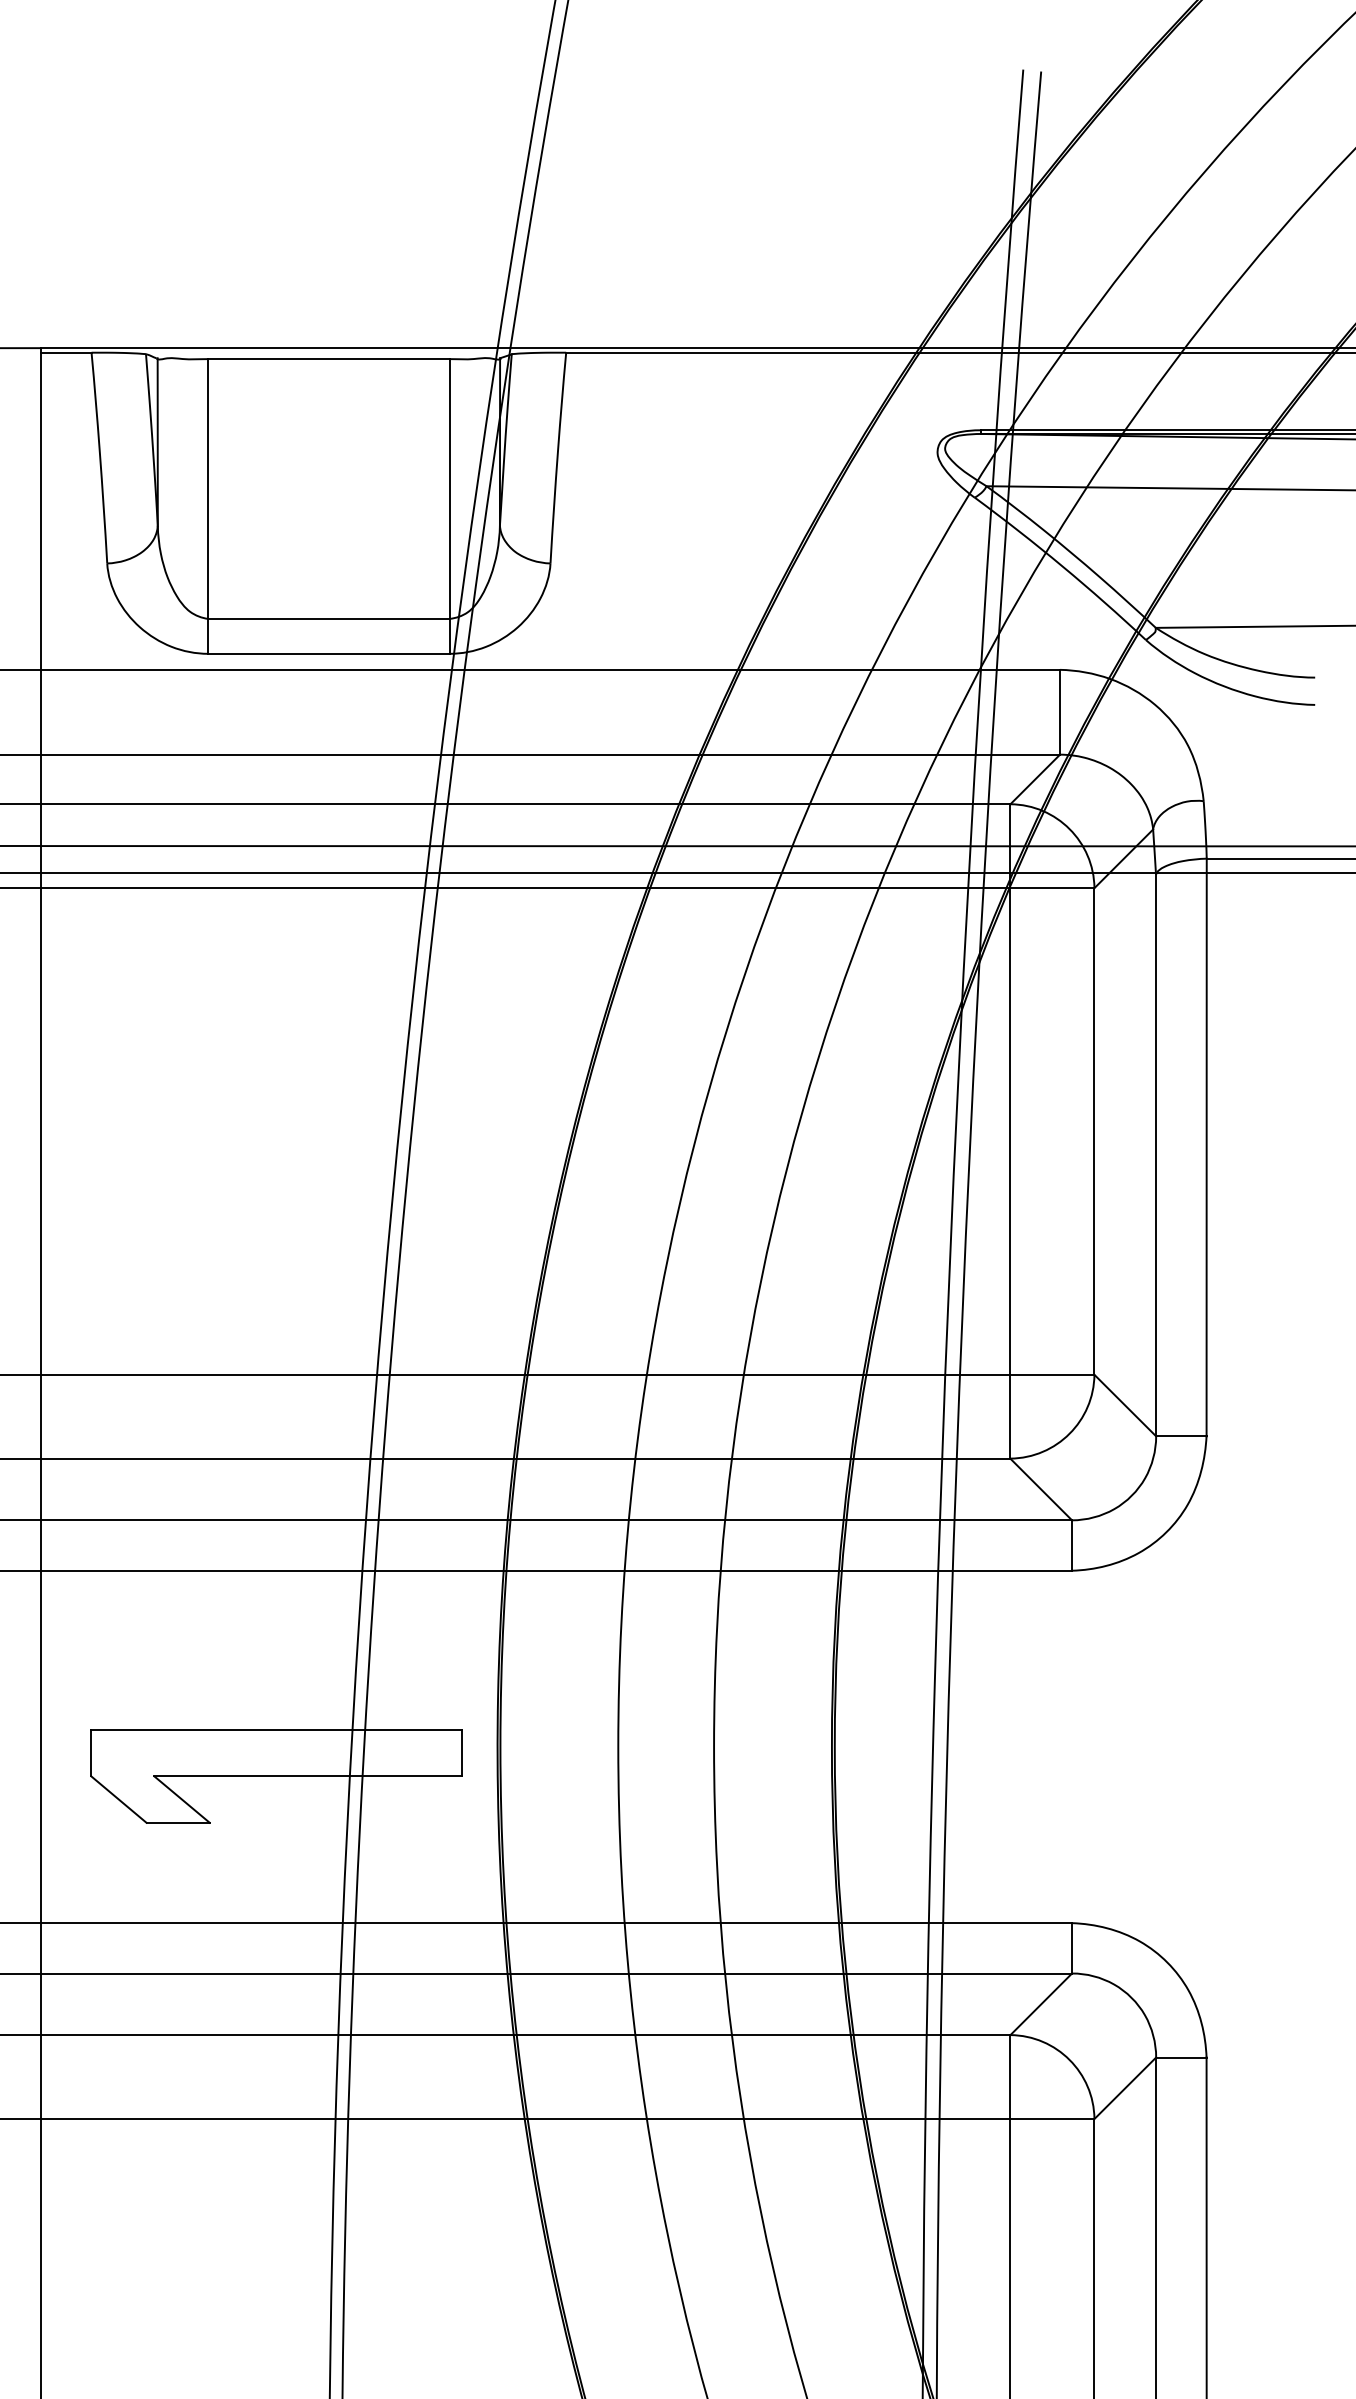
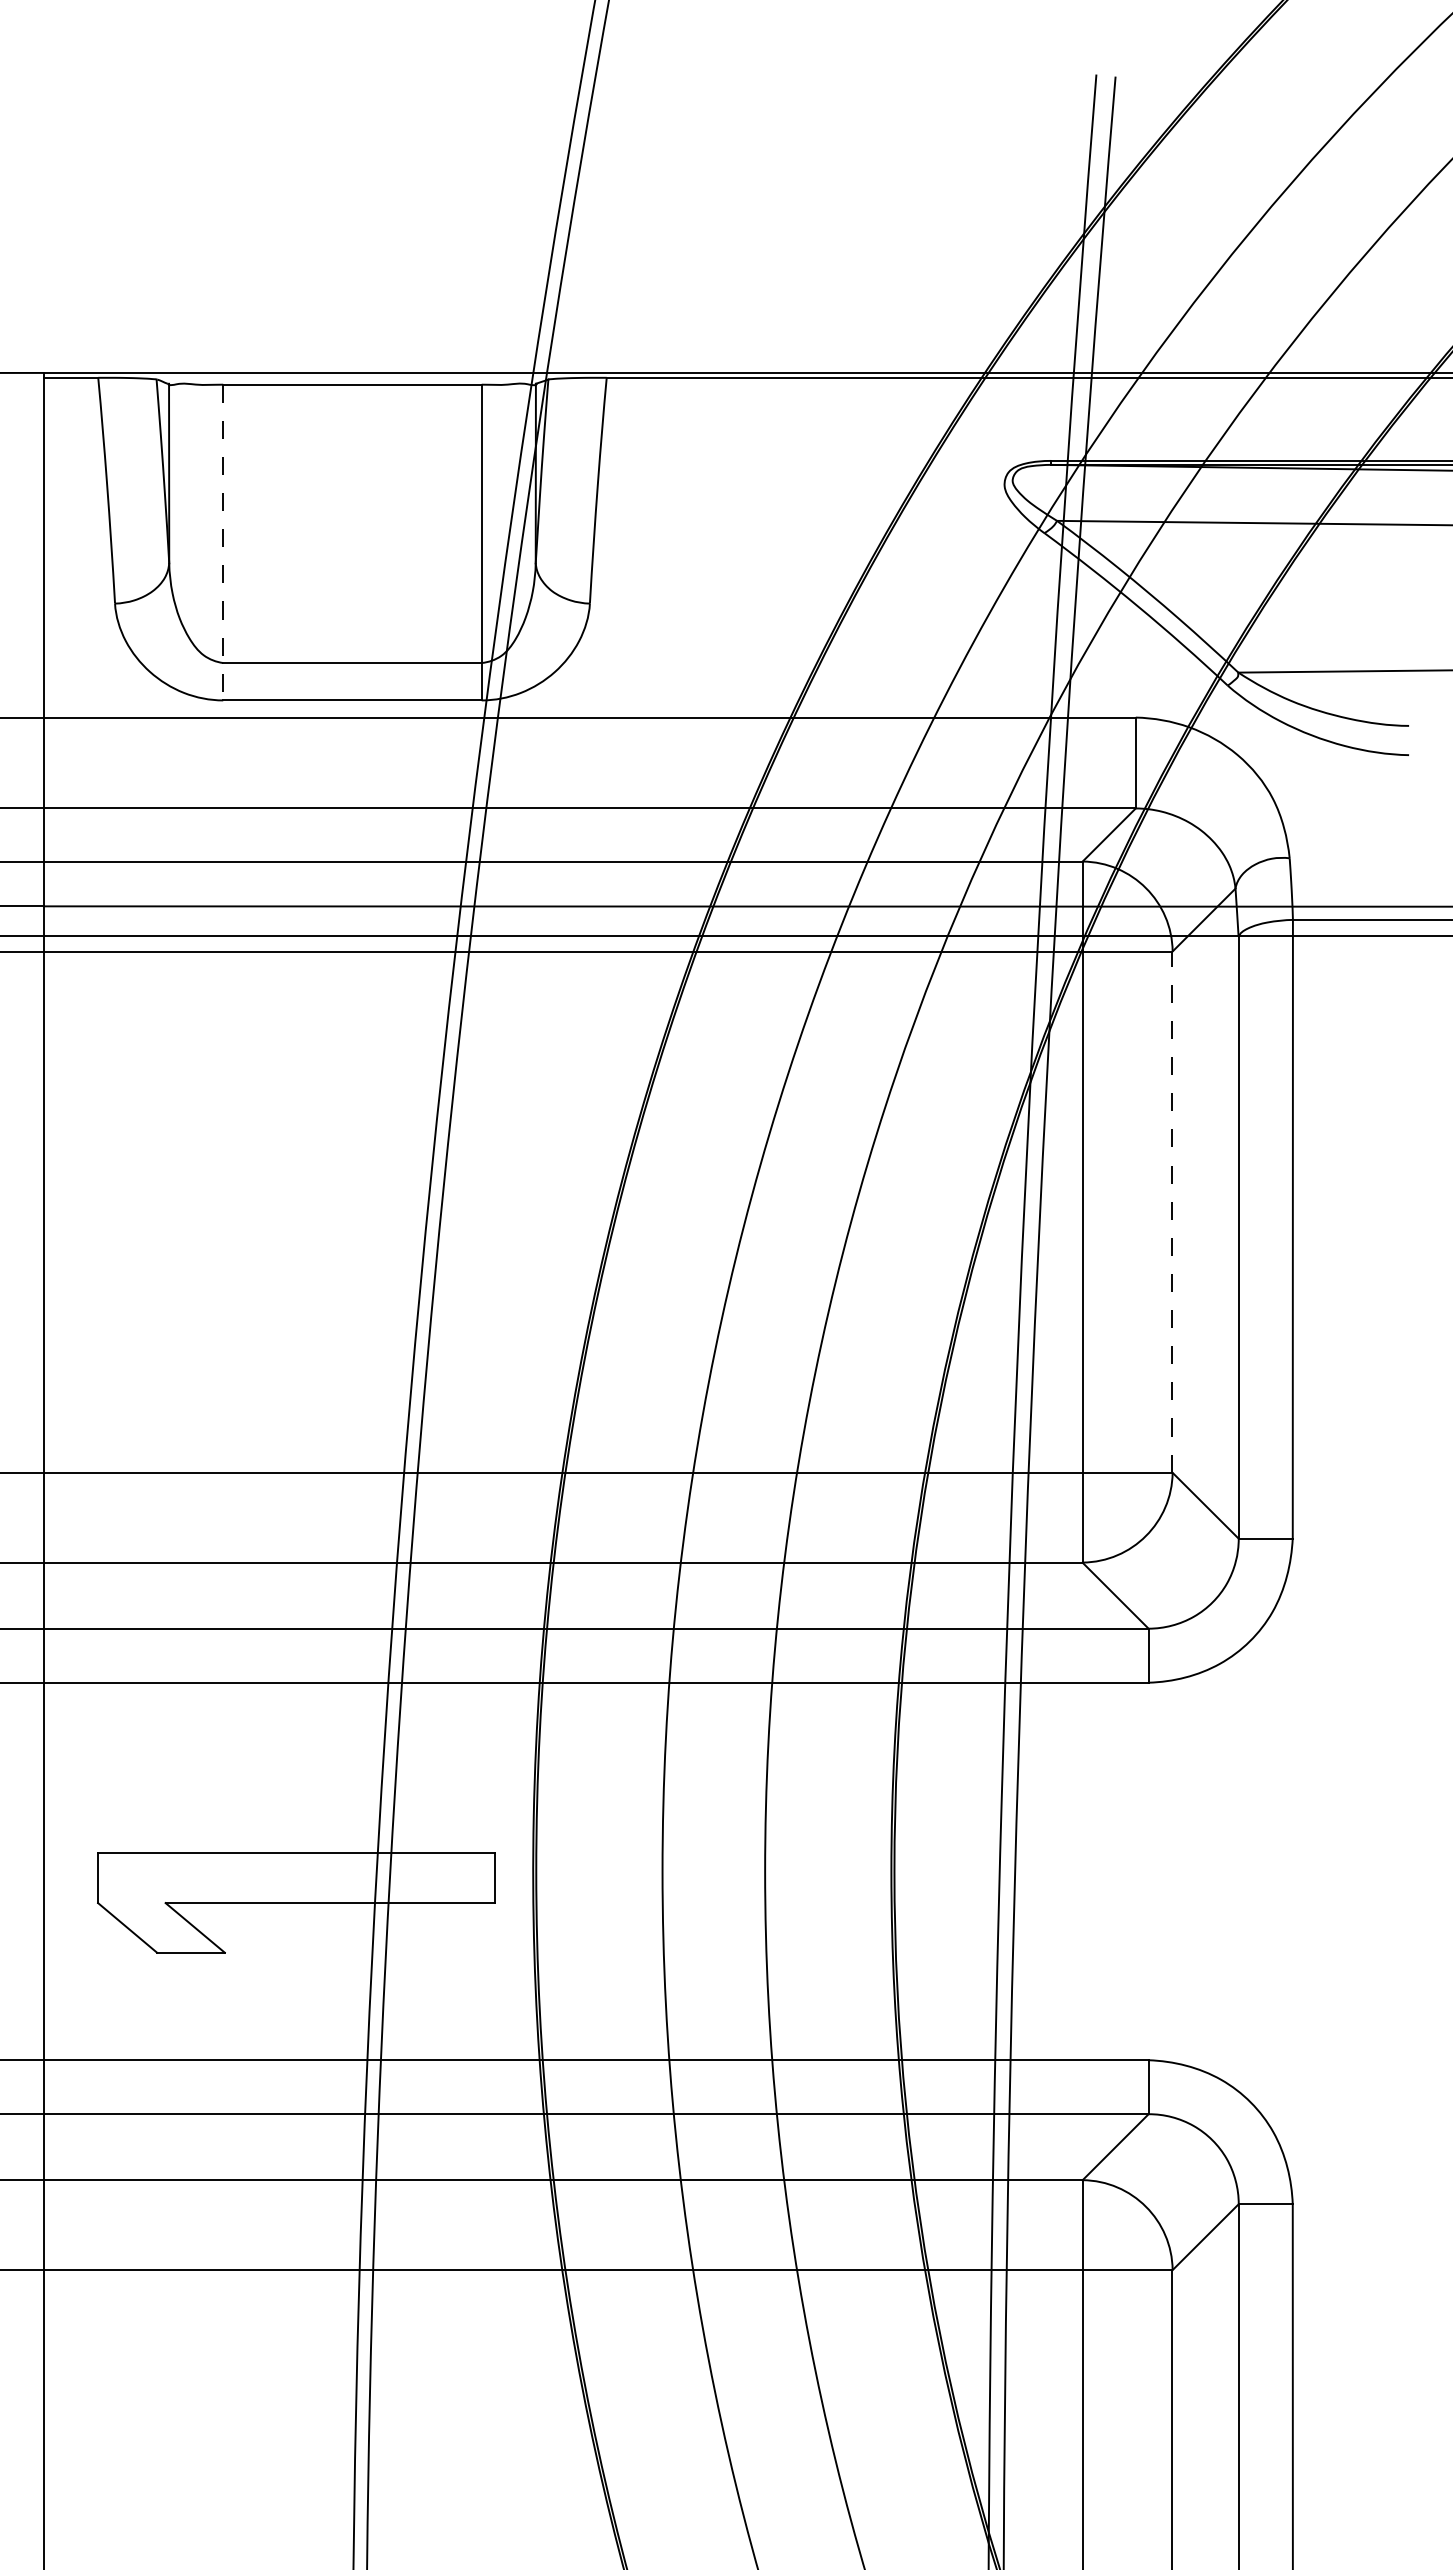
line: (208, 506) -> (223, 542), solid -> dashed
line: (1094, 1131) -> (1172, 1212), solid -> dashed

